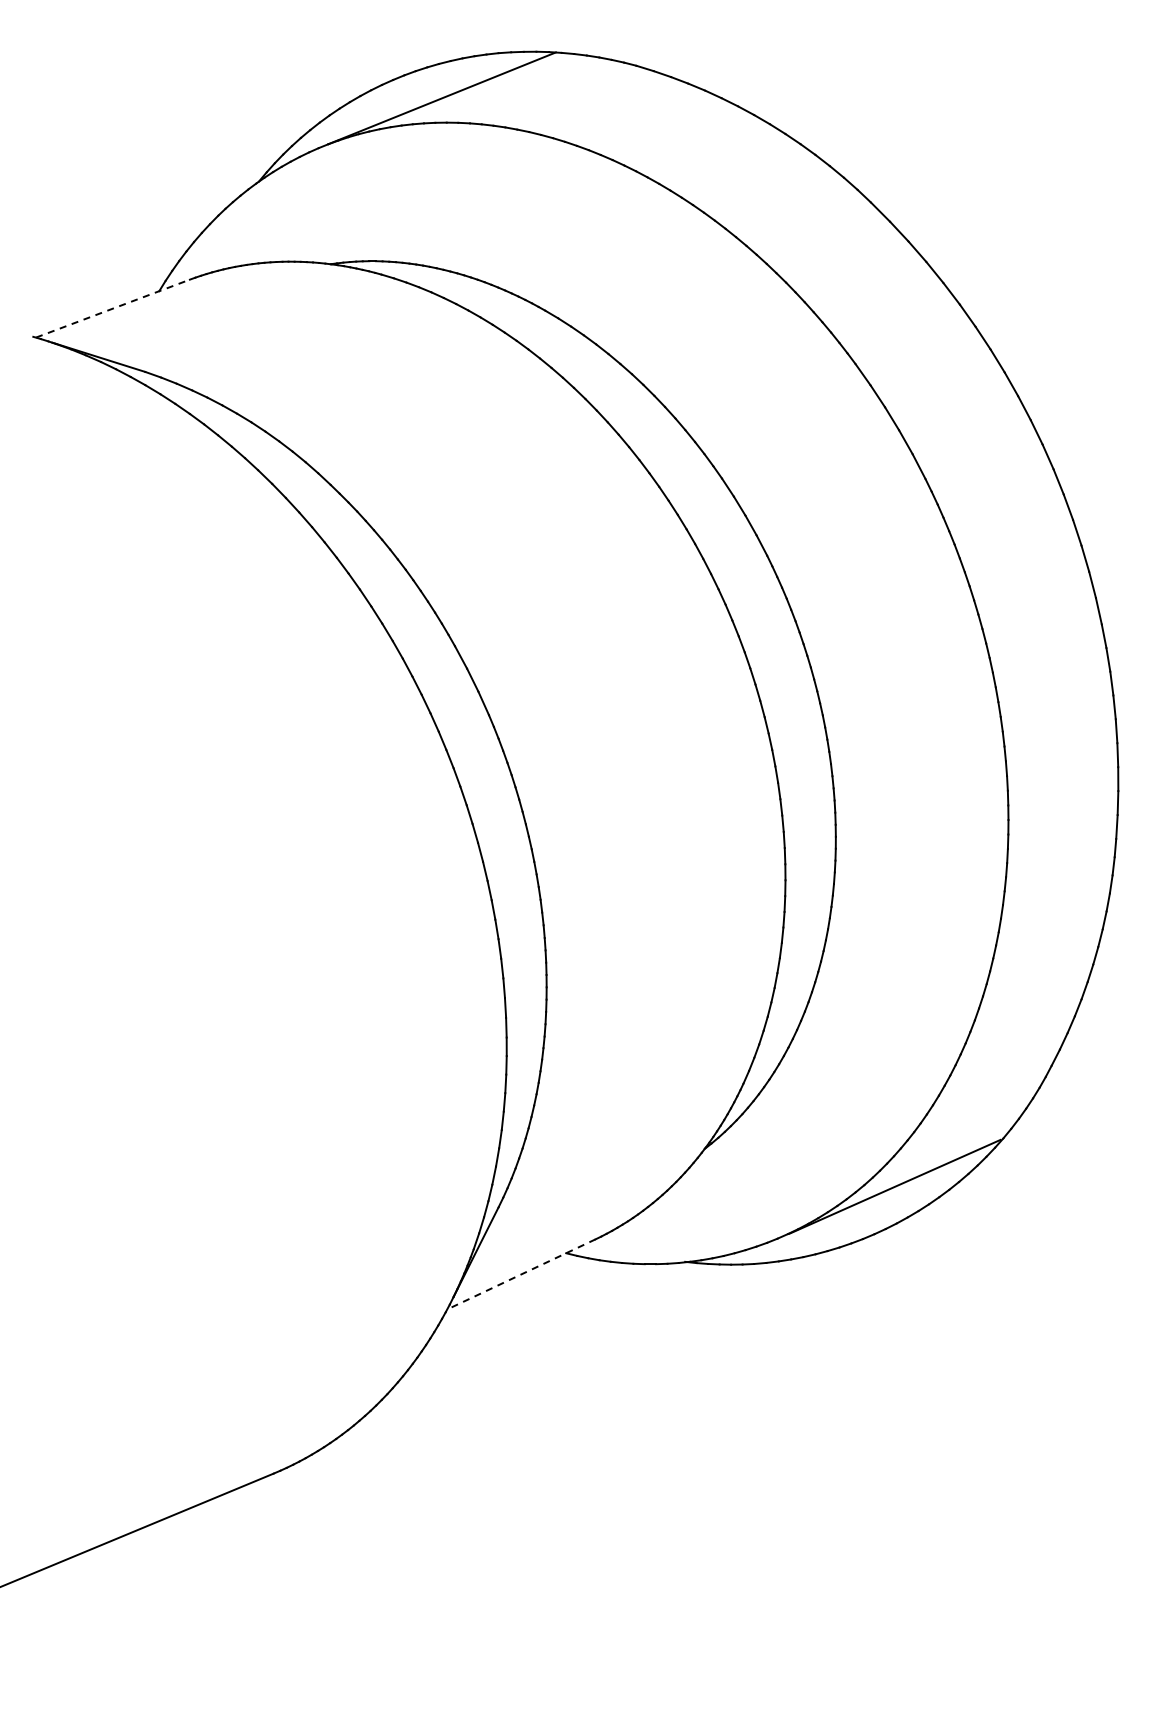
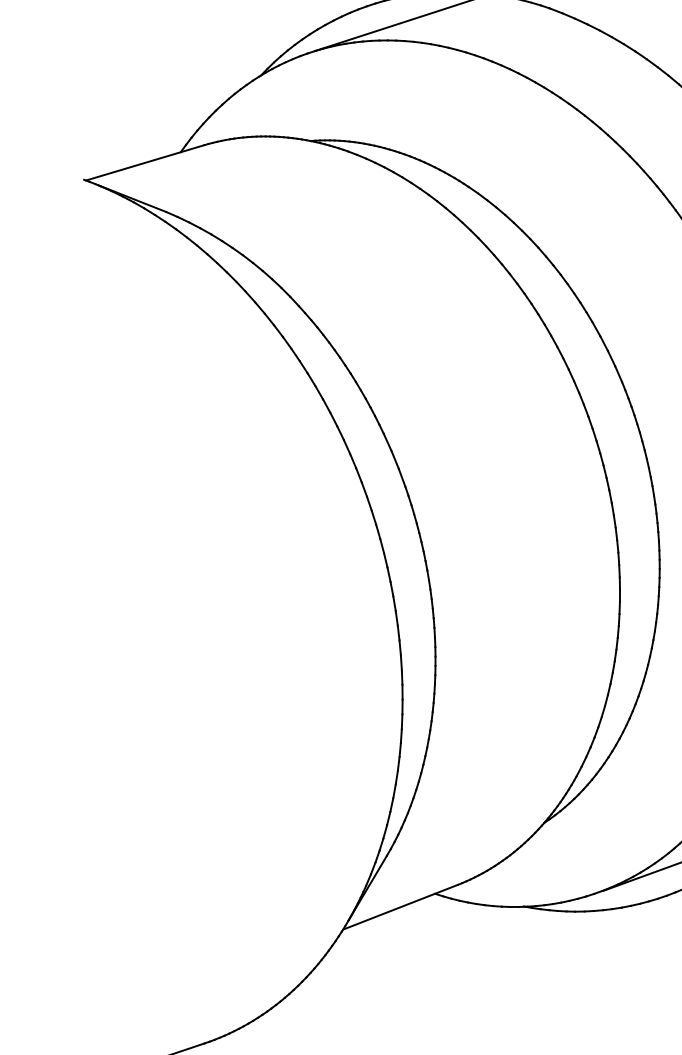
line: (113, 308) -> (145, 162), dashed -> solid
line: (521, 1274) -> (400, 907), dashed -> solid

